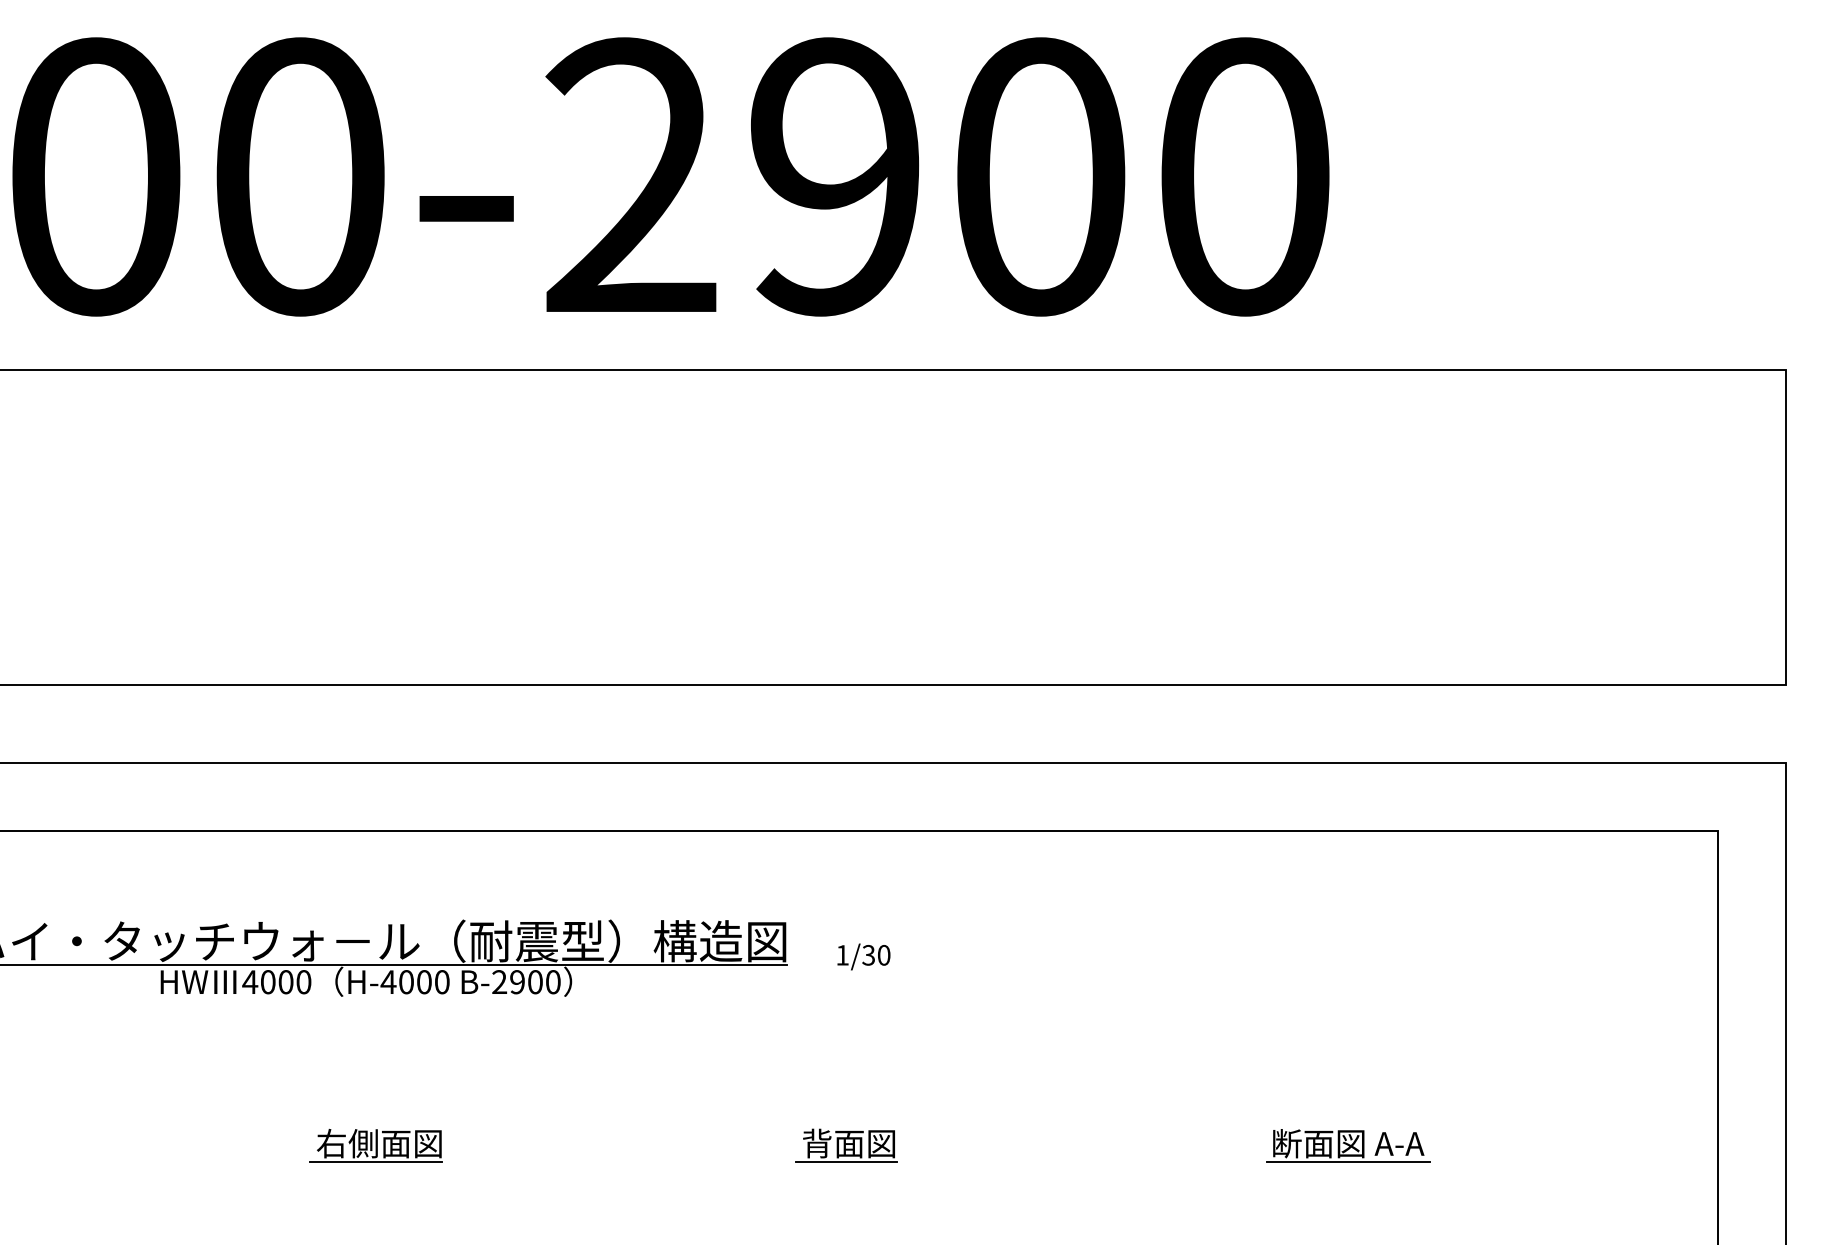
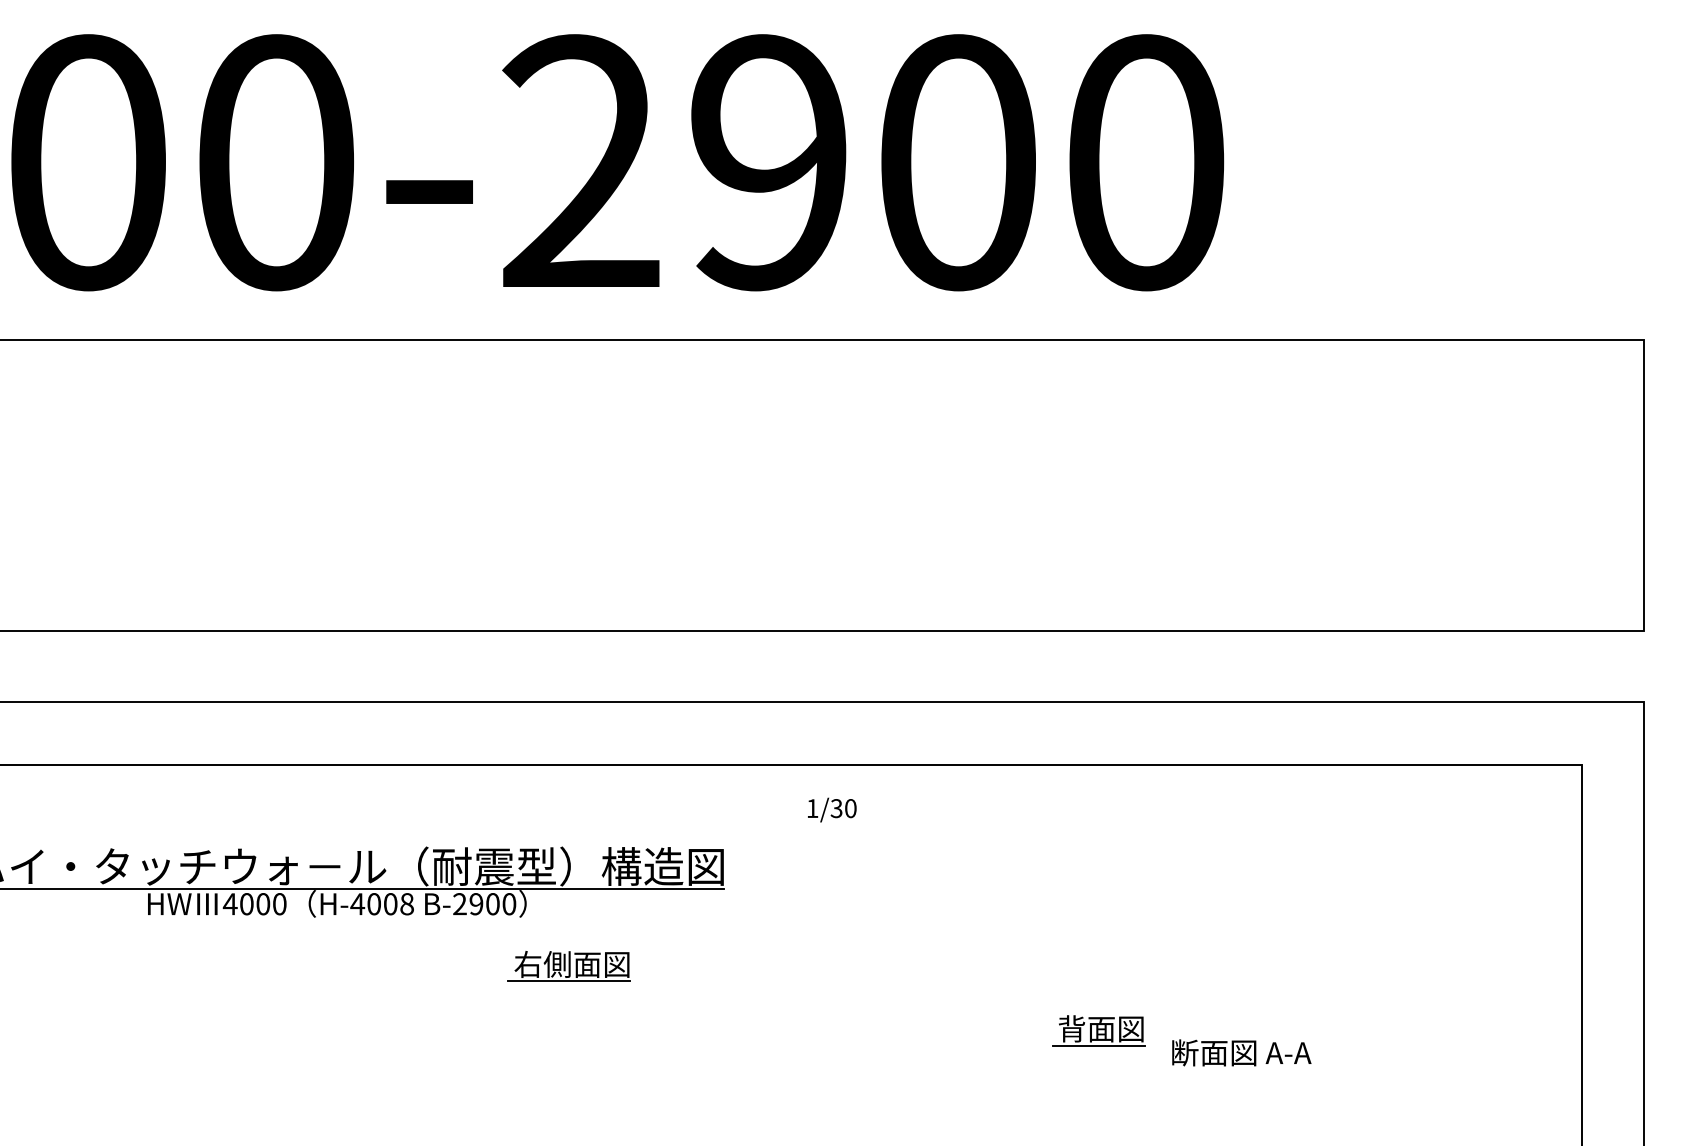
text: (863, 956) -> (831, 809), moved
text: (442, 982) -> (407, 904), H-4000 -> H-4008
part: (375, 1145) -> (568, 966), moved
part: (846, 1145) -> (1098, 1030), moved
line: (1348, 1161) -> (1241, 1069), removed

